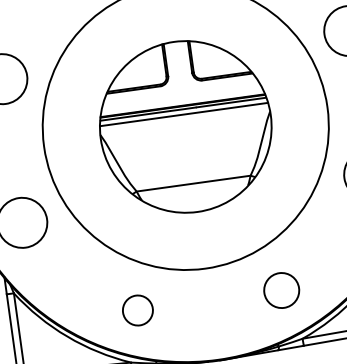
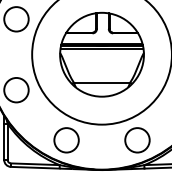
circle: (281, 290) -> (137, 140), size x1.43
circle: (137, 310) -> (66, 140), size x1.67

